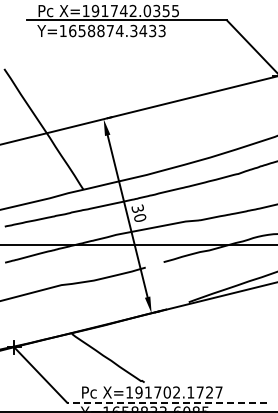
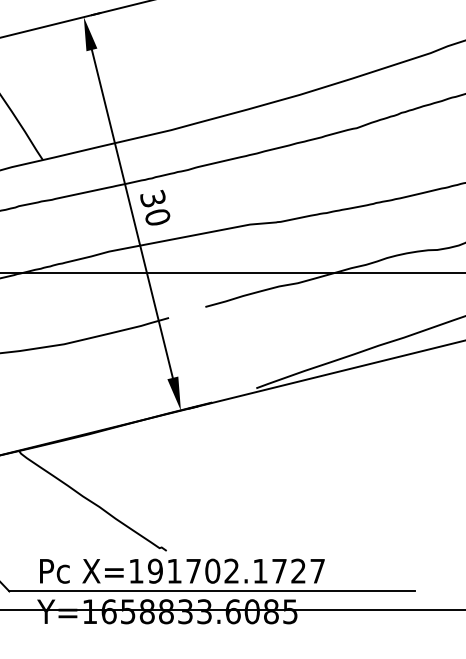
line: (166, 402) -> (211, 591), dashed -> solid

